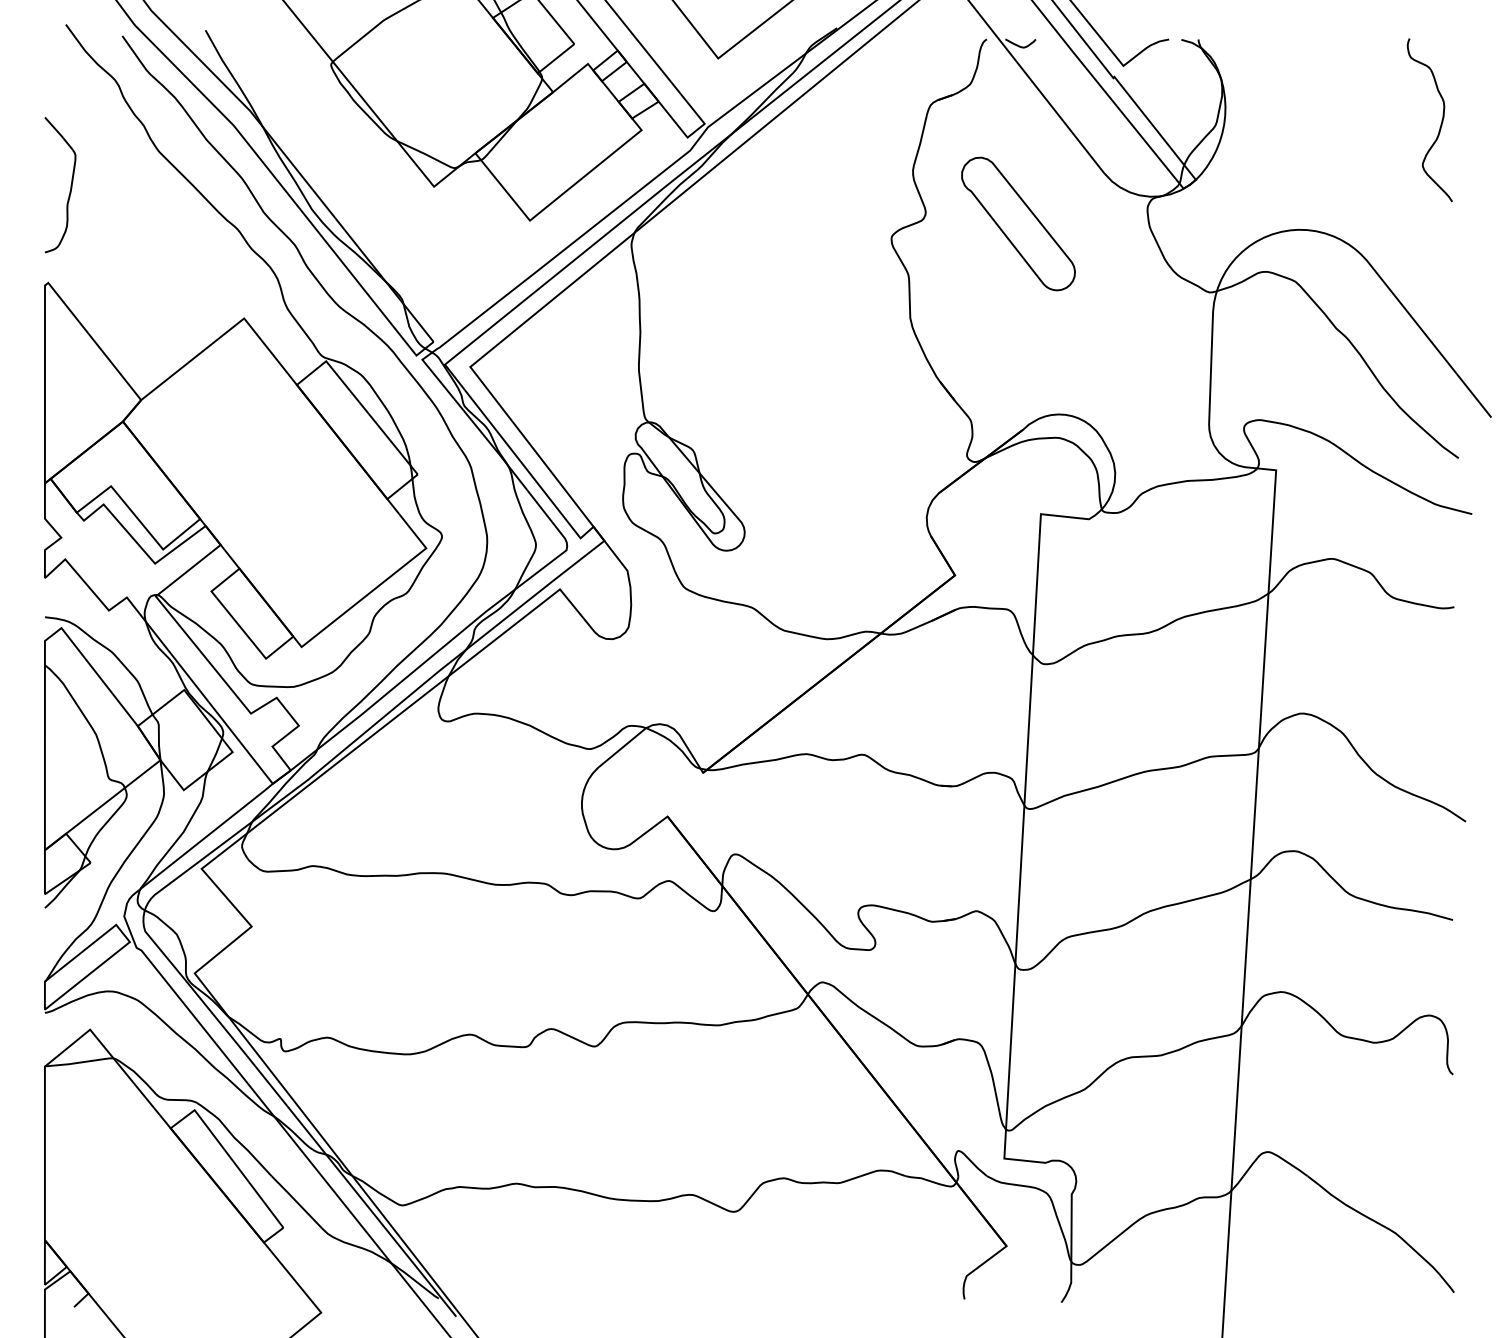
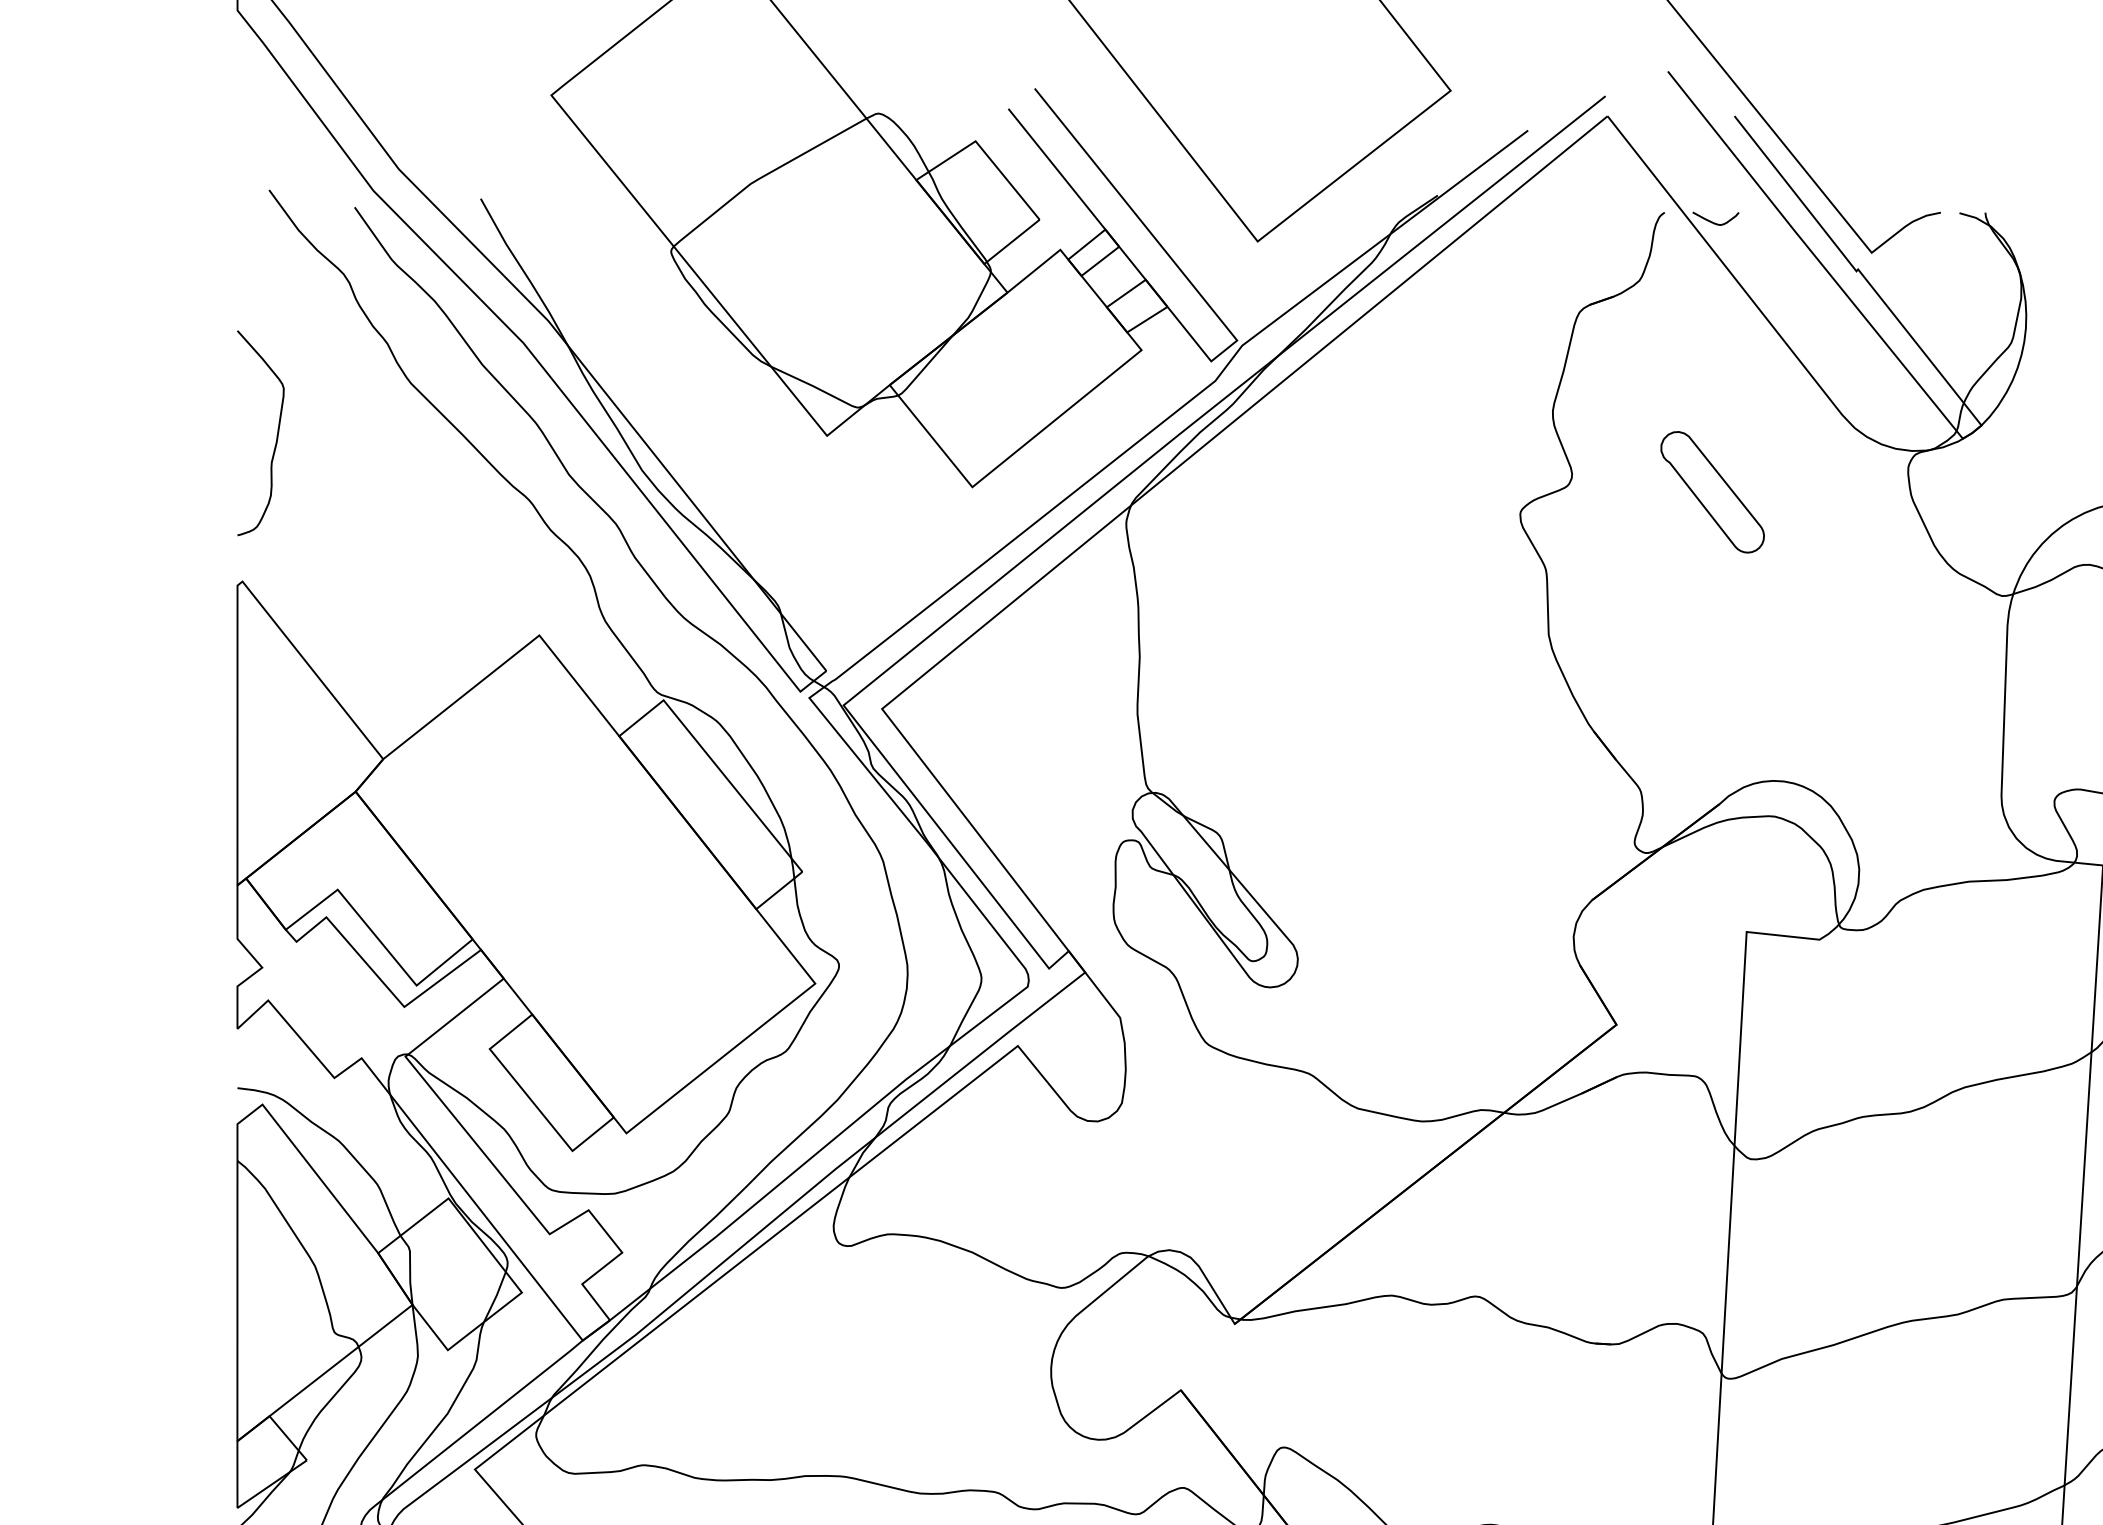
part: (1018, 223) -> (1712, 491), size x0.6

